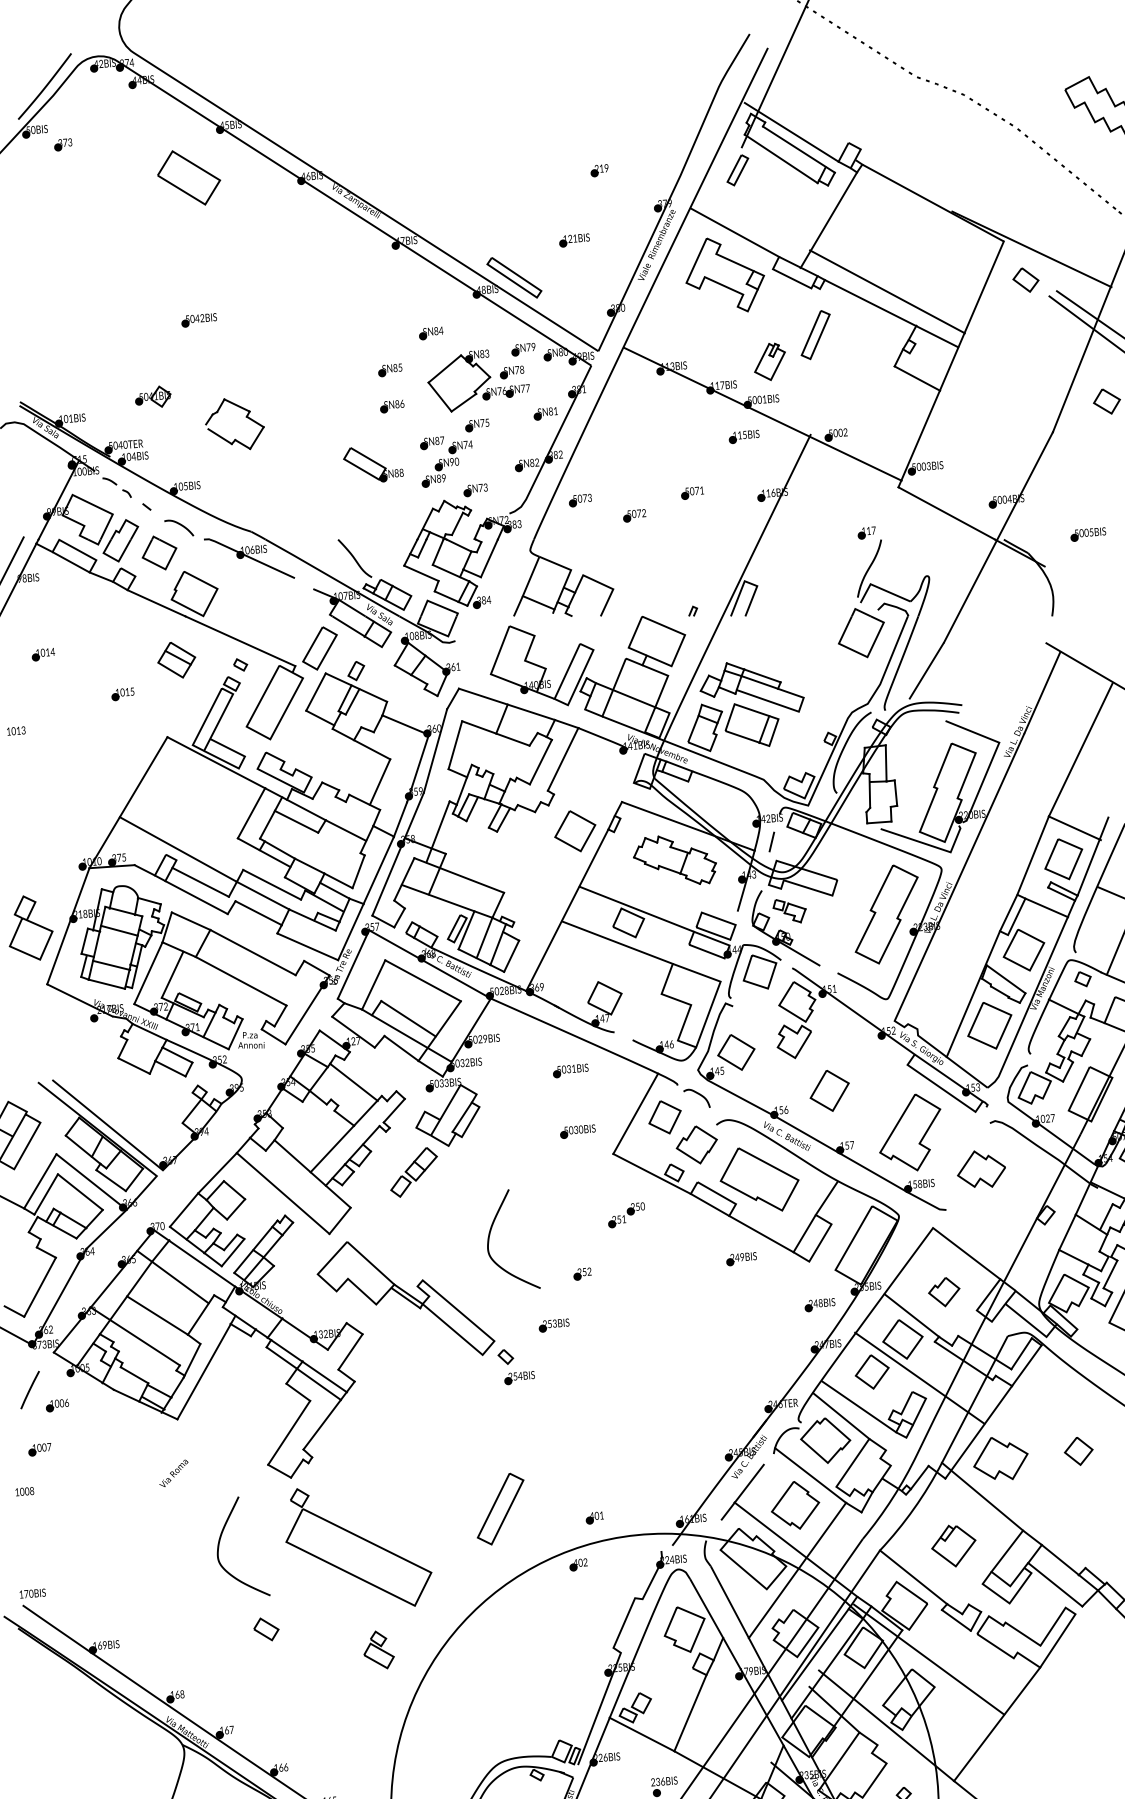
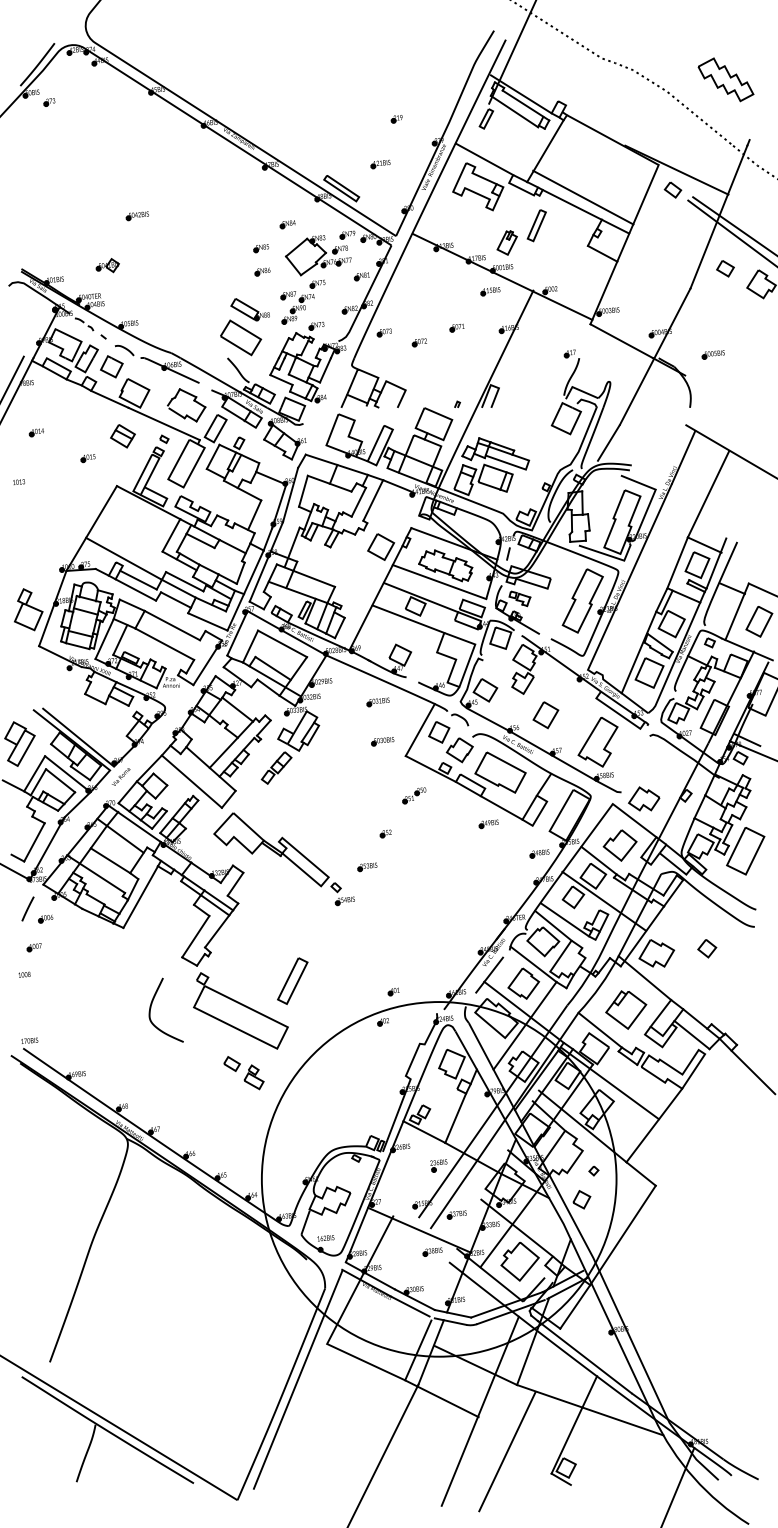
part: (189, 177) -> (241, 337), moved
part: (234, 424) -> (186, 405), moved
line: (665, 886) -> (439, 582), added
part: (981, 1168) -> (644, 798), moved
curve: (492, 1230) -> (327, 805), removed
part: (943, 1292) -> (619, 845), size x1.67
text: (174, 1472) -> (121, 776), moved
part: (500, 1508) -> (292, 980), moved
part: (954, 1545) -> (626, 1009), size x1.43
part: (265, 1628) -> (231, 1063), moved

